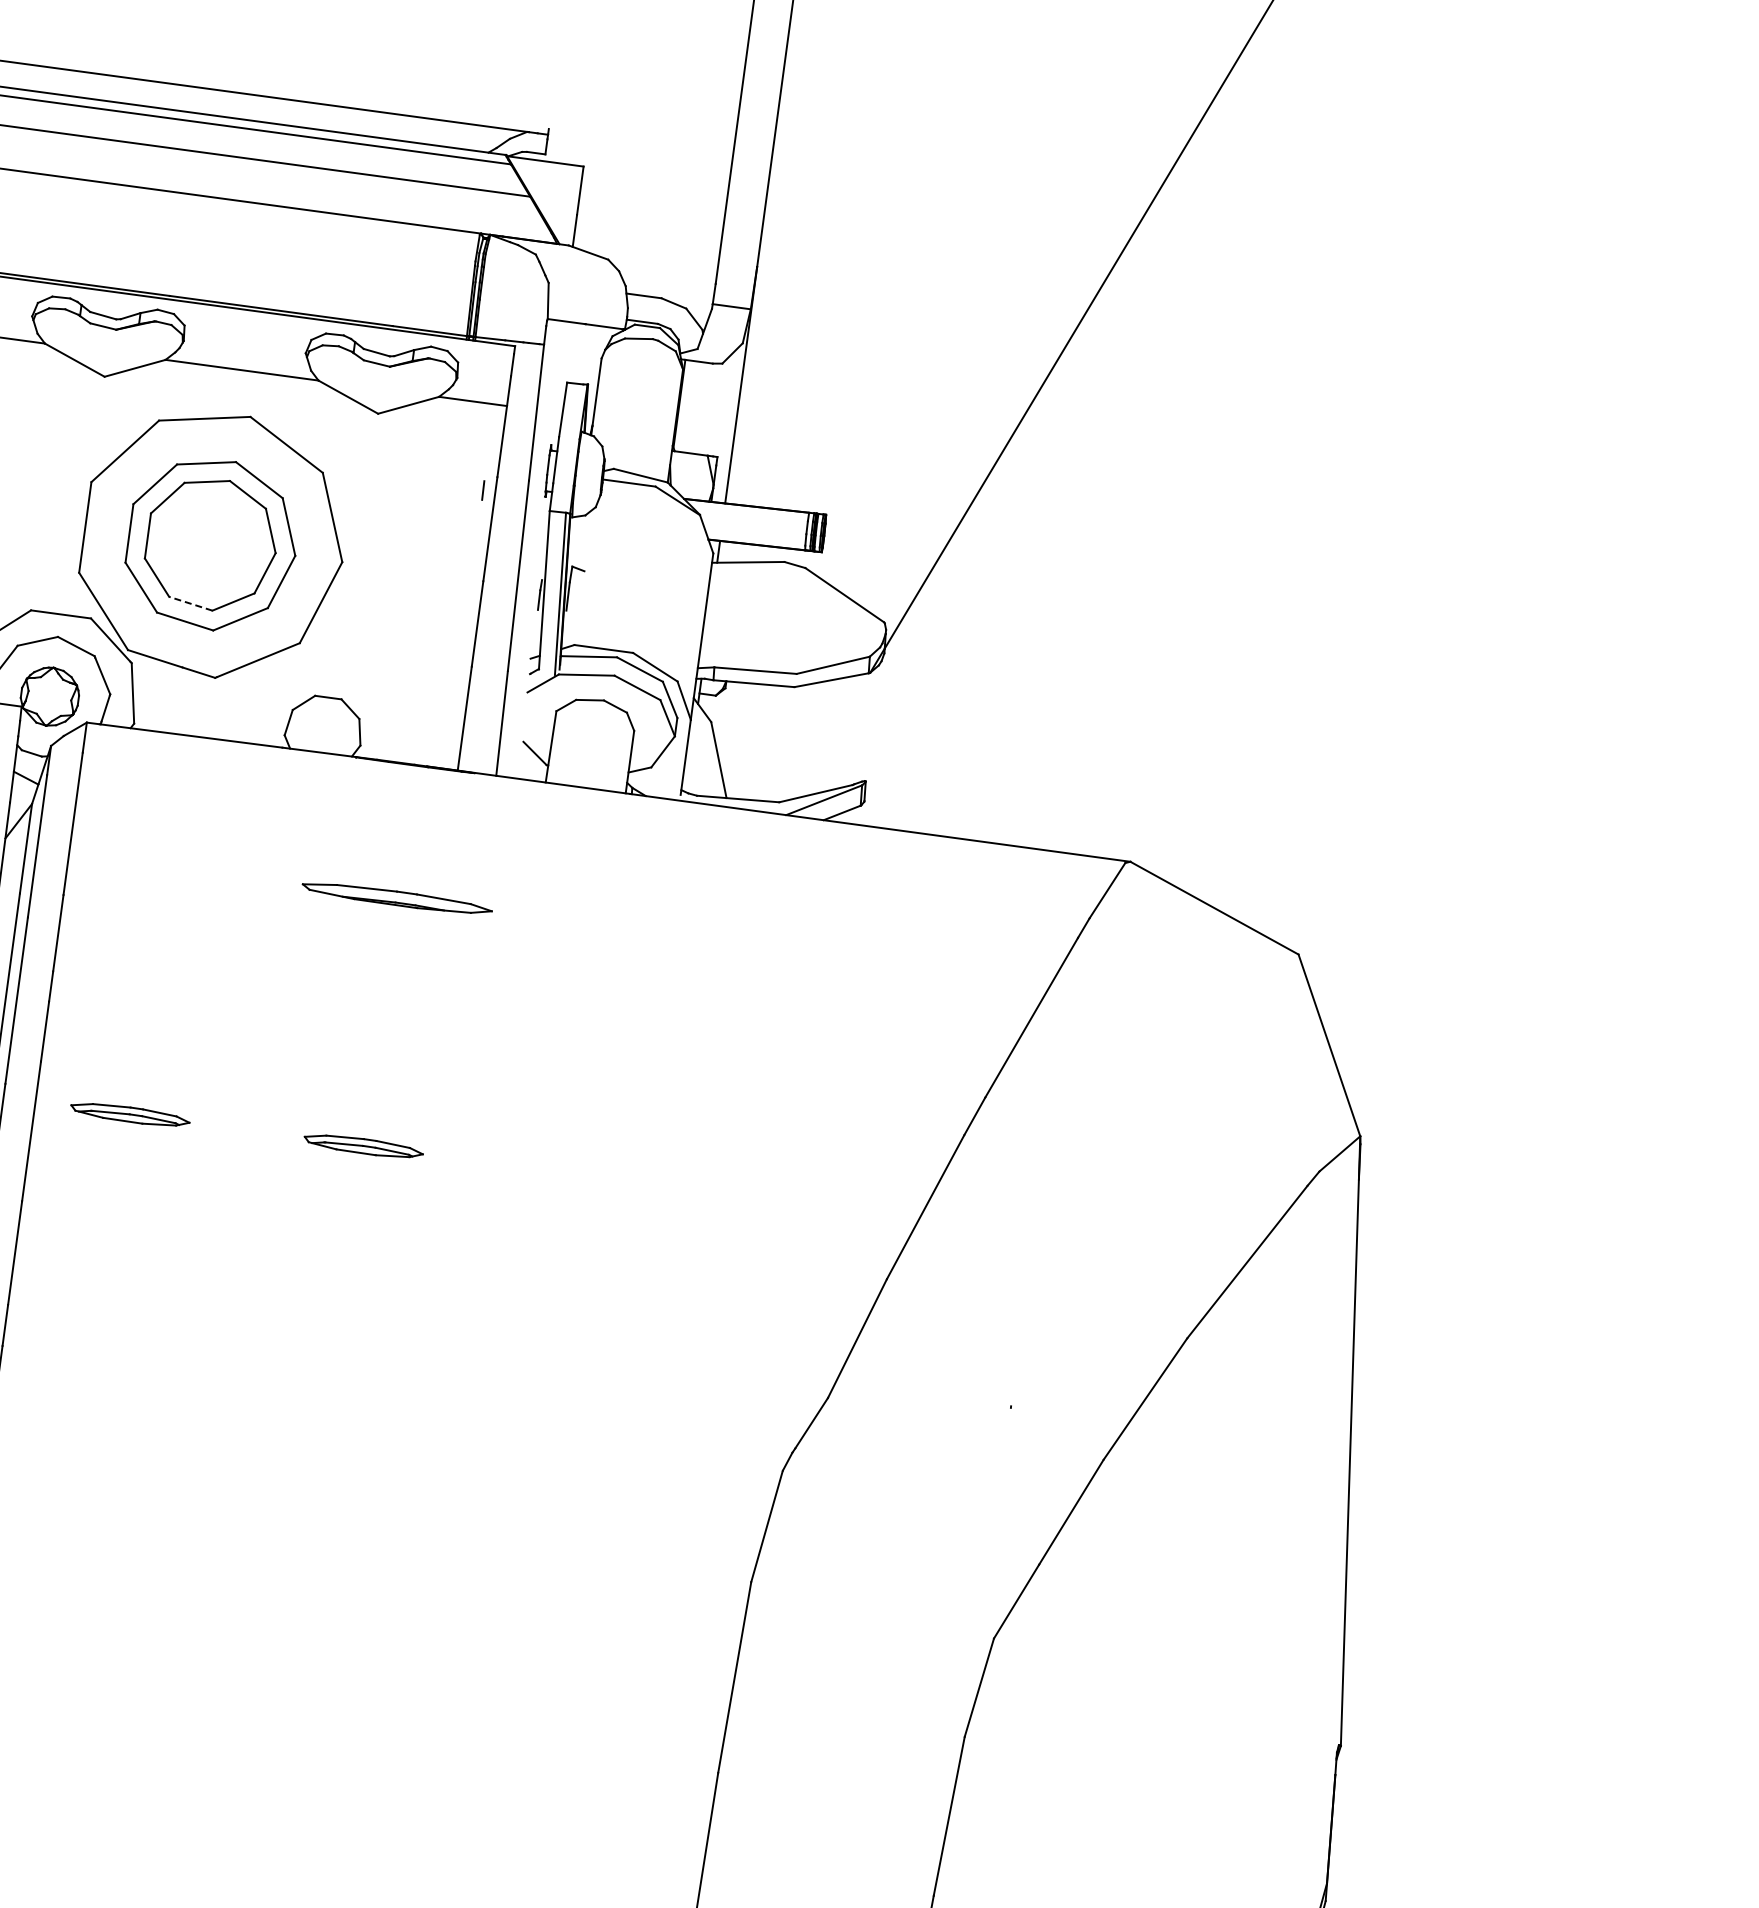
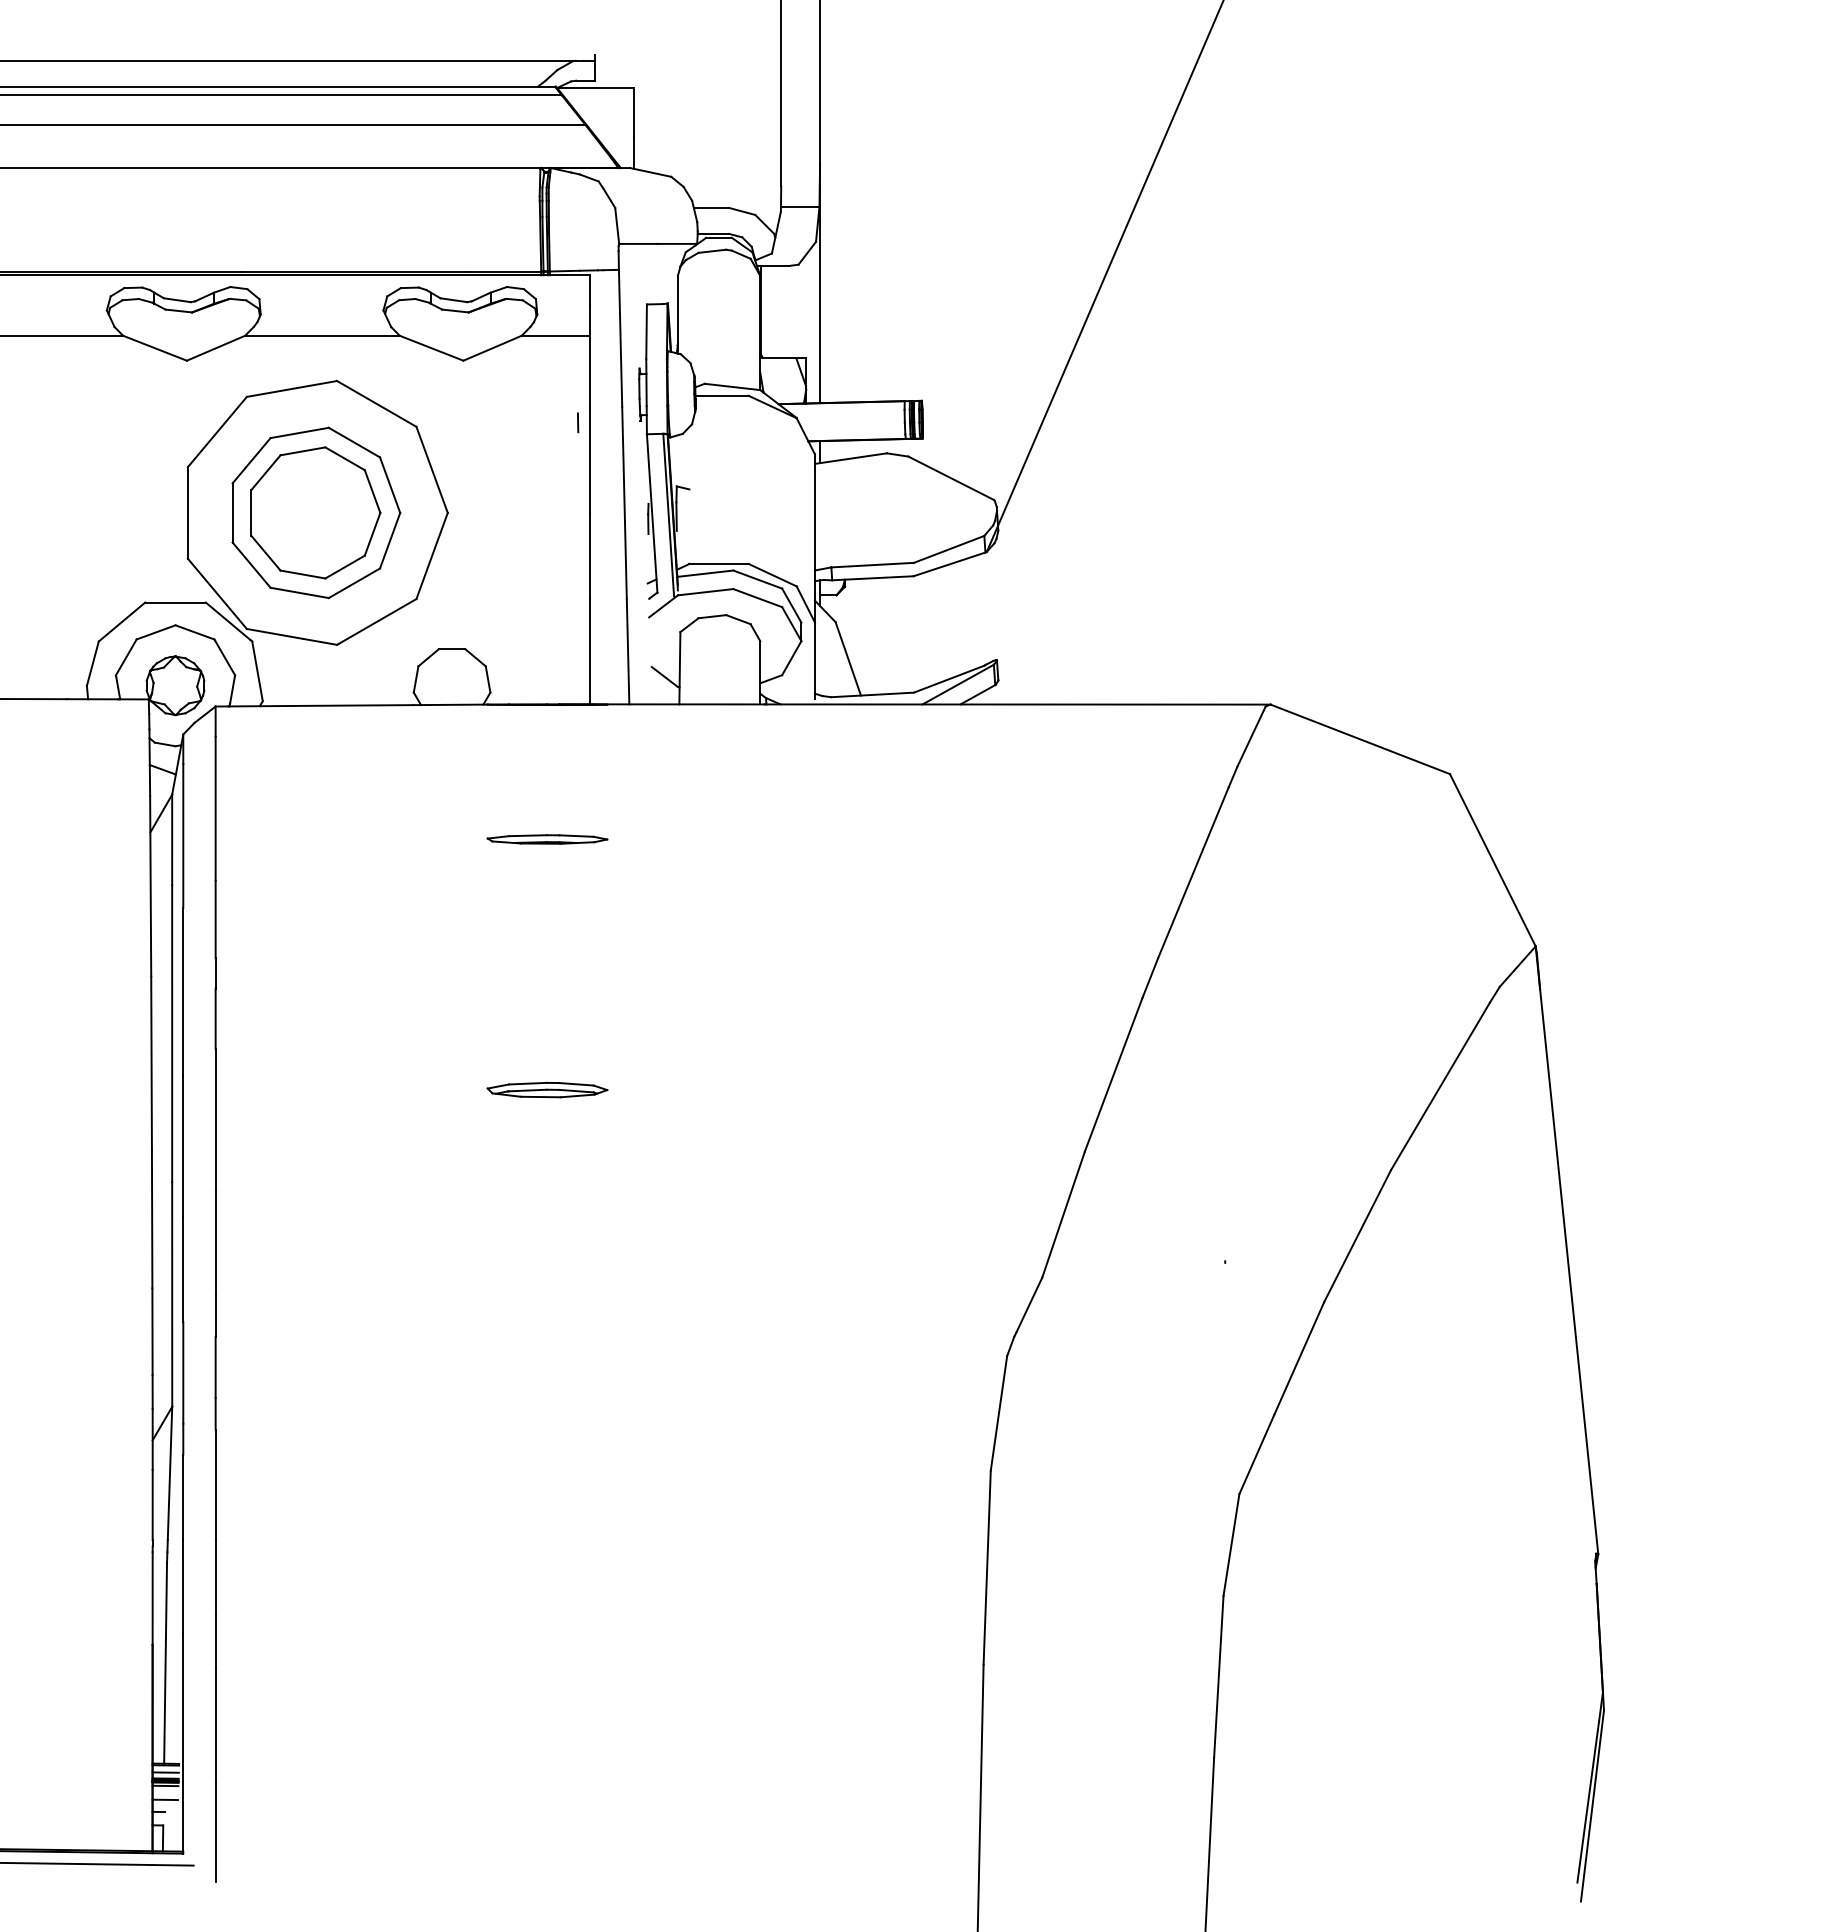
line: (190, 603) -> (302, 574), dashed -> solid
part: (397, 898) -> (547, 839), size x0.62
part: (130, 1114) -> (311, 1089), removed

